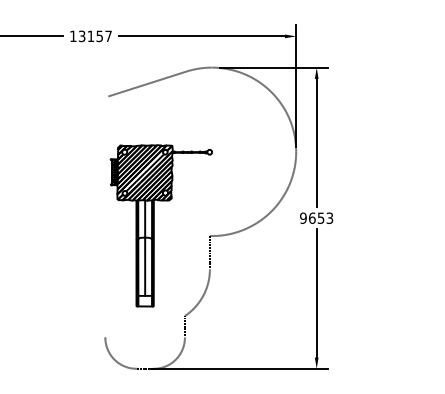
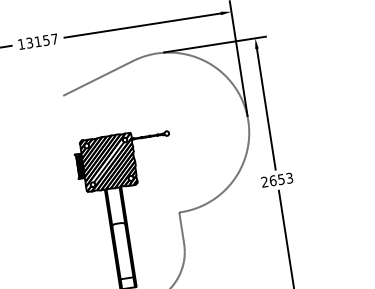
text: (303, 217) -> (264, 181), 9653 -> 2653
line: (145, 247) -> (120, 232), removed

